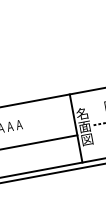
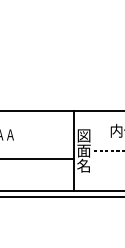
text: (82, 113) -> (83, 135), 名 -> 図
text: (86, 139) -> (83, 165), 図 -> 名

